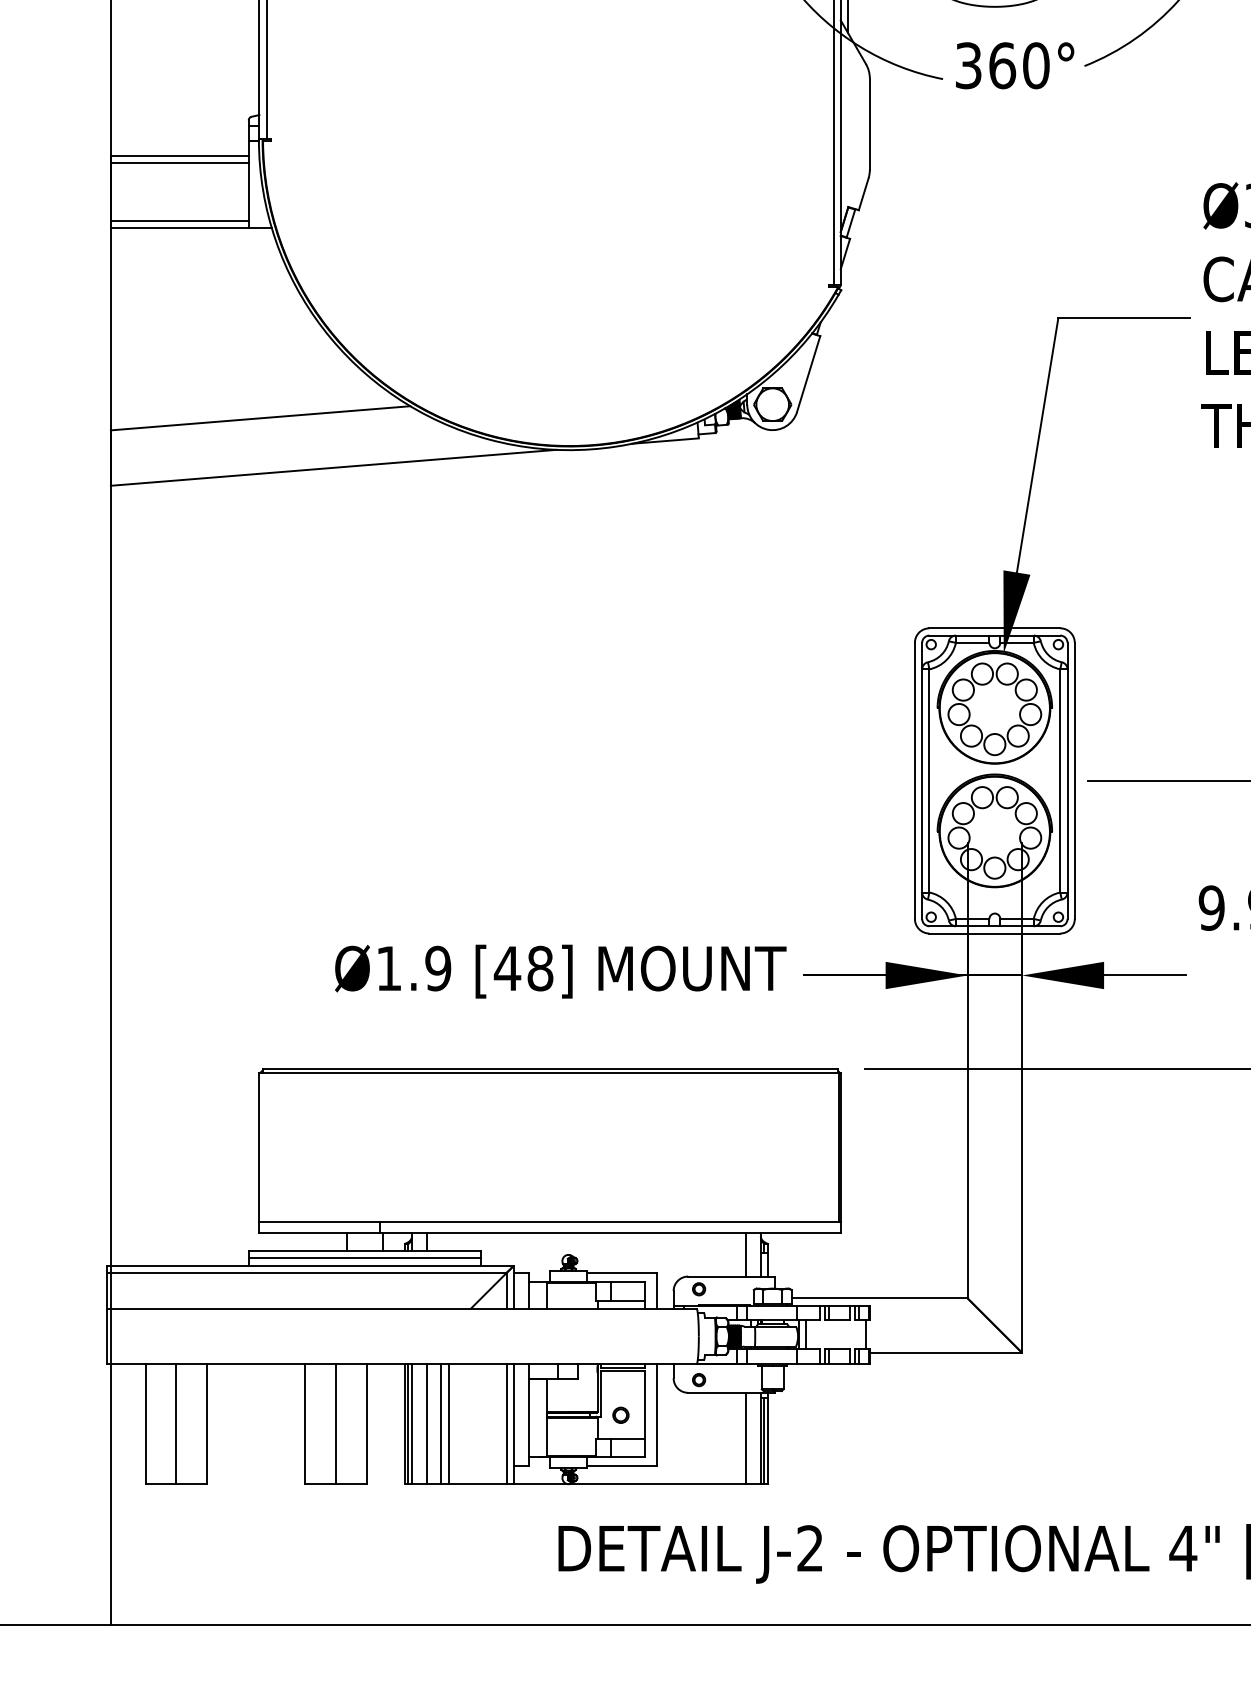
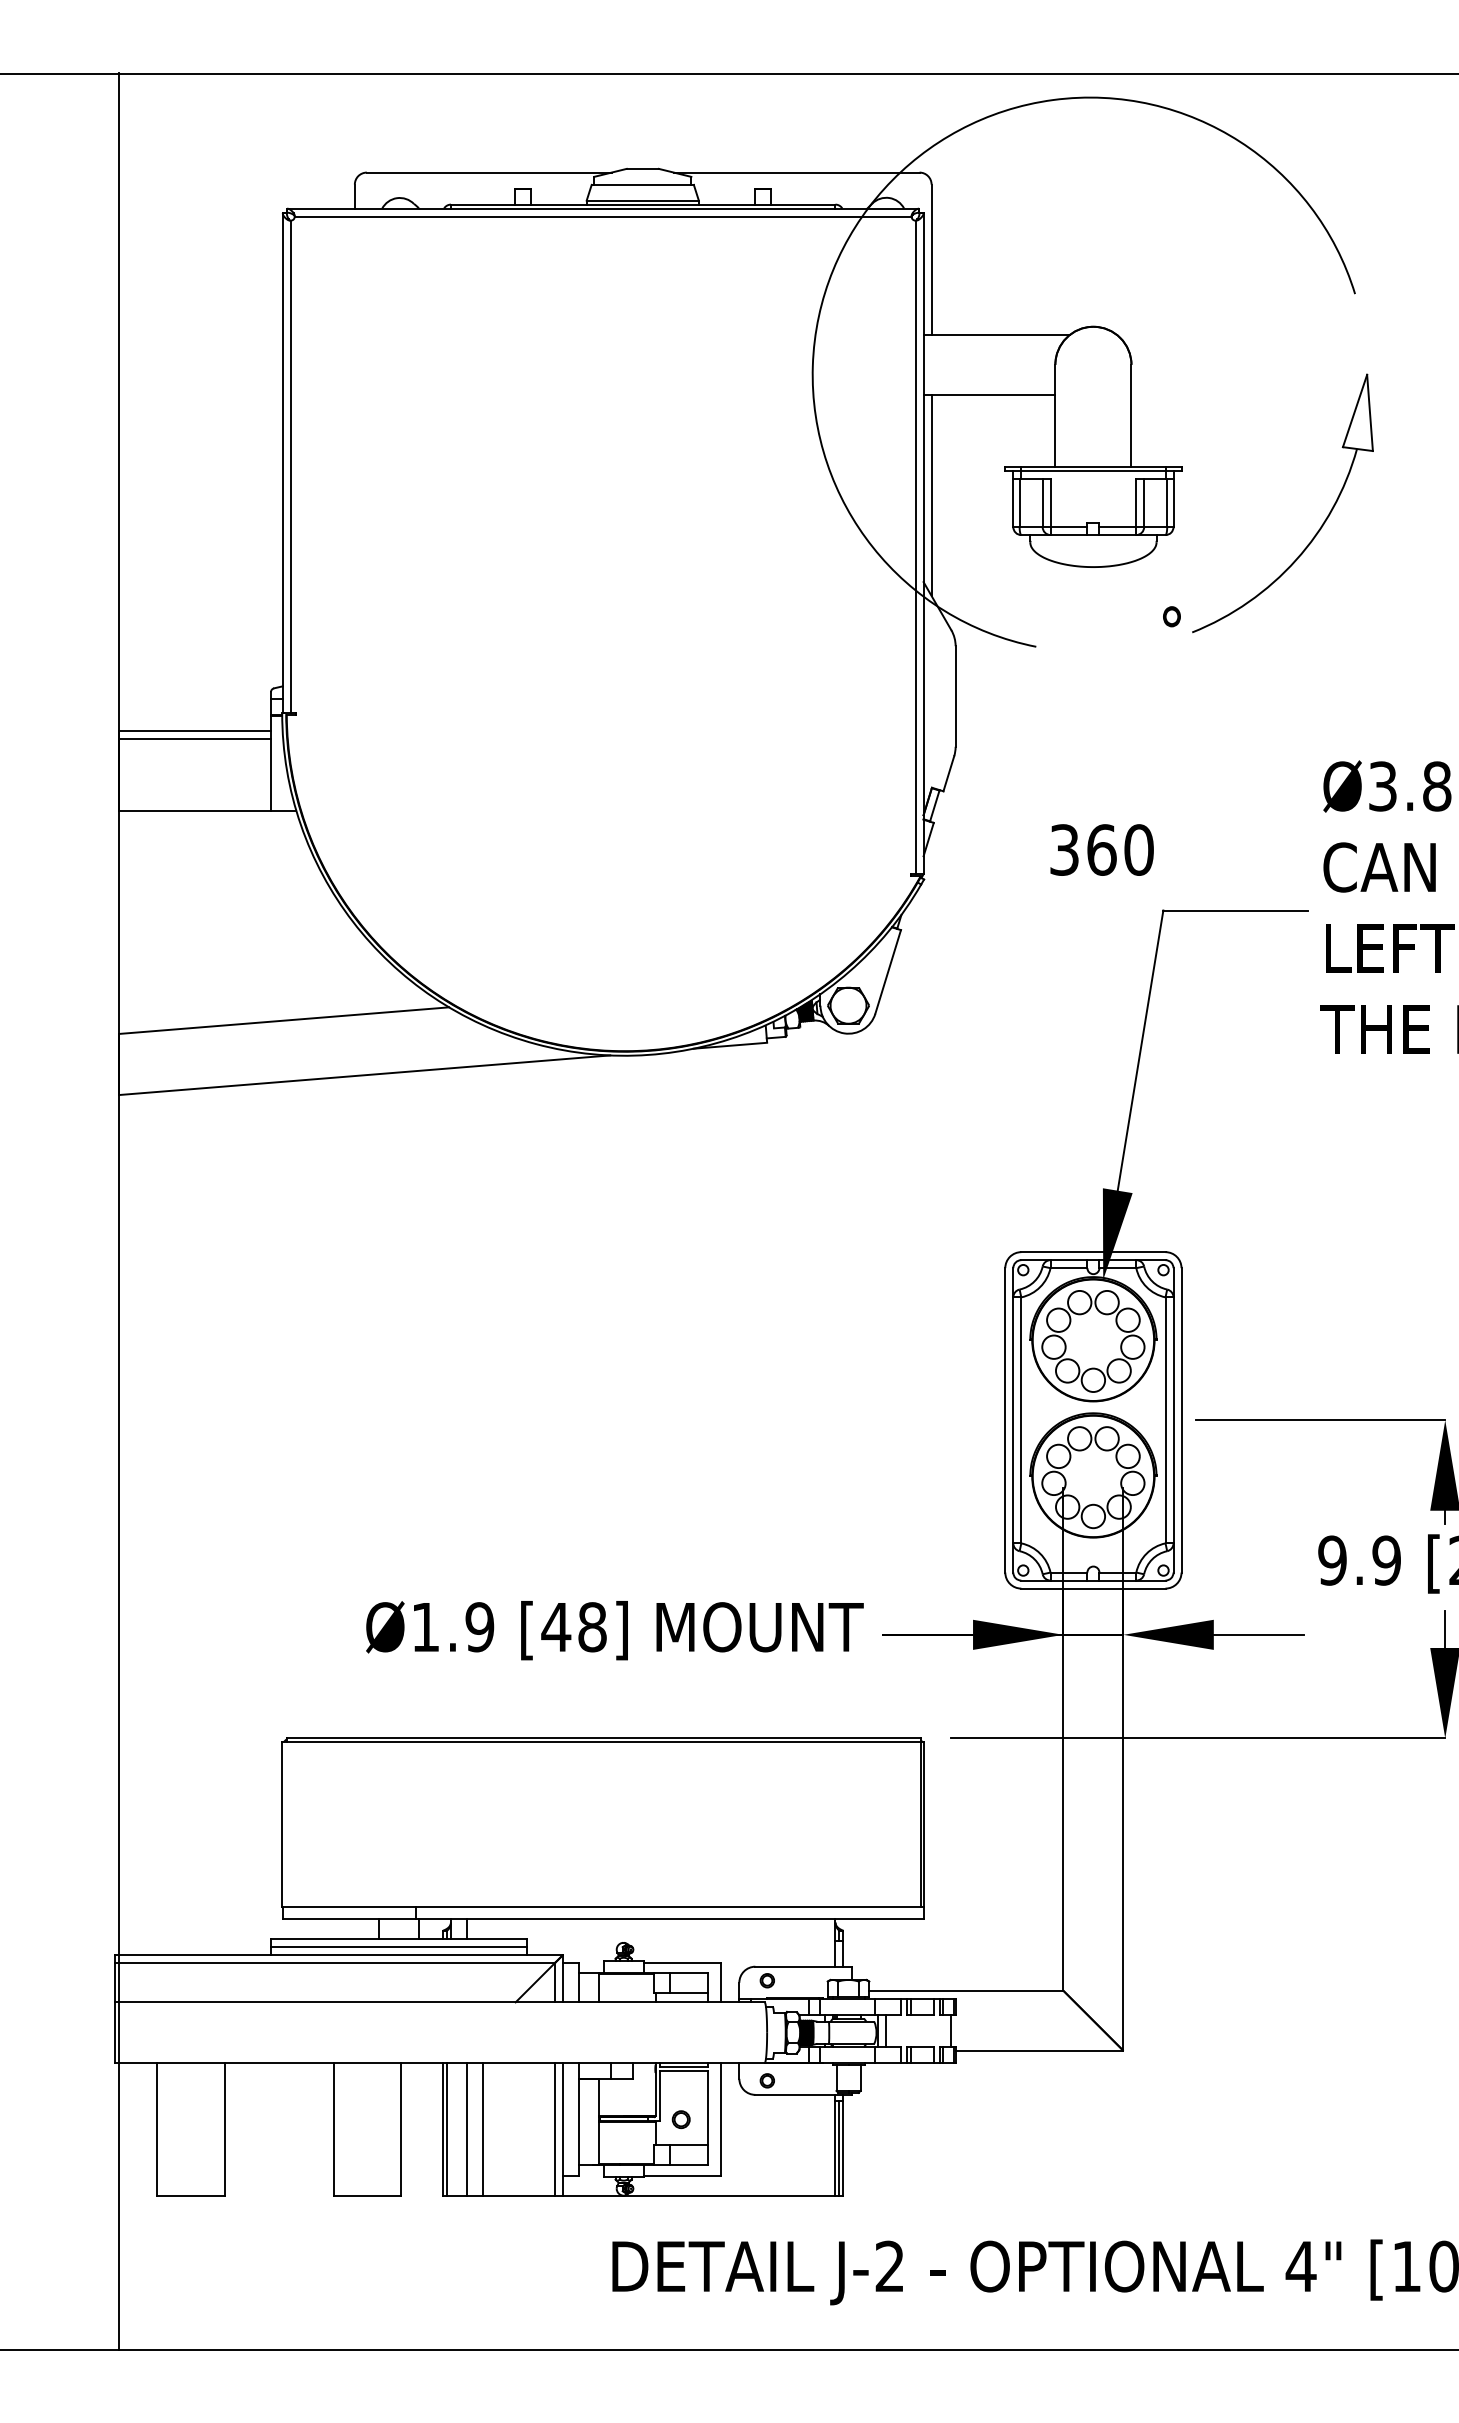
text: (1002, 65) -> (1101, 849), moved
line: (179, 221) -> (194, 803), removed
line: (746, 1254) -> (819, 1942), removed
line: (176, 1424) -> (191, 2129), removed
line: (336, 1424) -> (367, 2129), removed
line: (411, 1424) -> (450, 2129), removed
line: (448, 1424) -> (491, 2129), removed
line: (746, 1437) -> (819, 2144), removed

